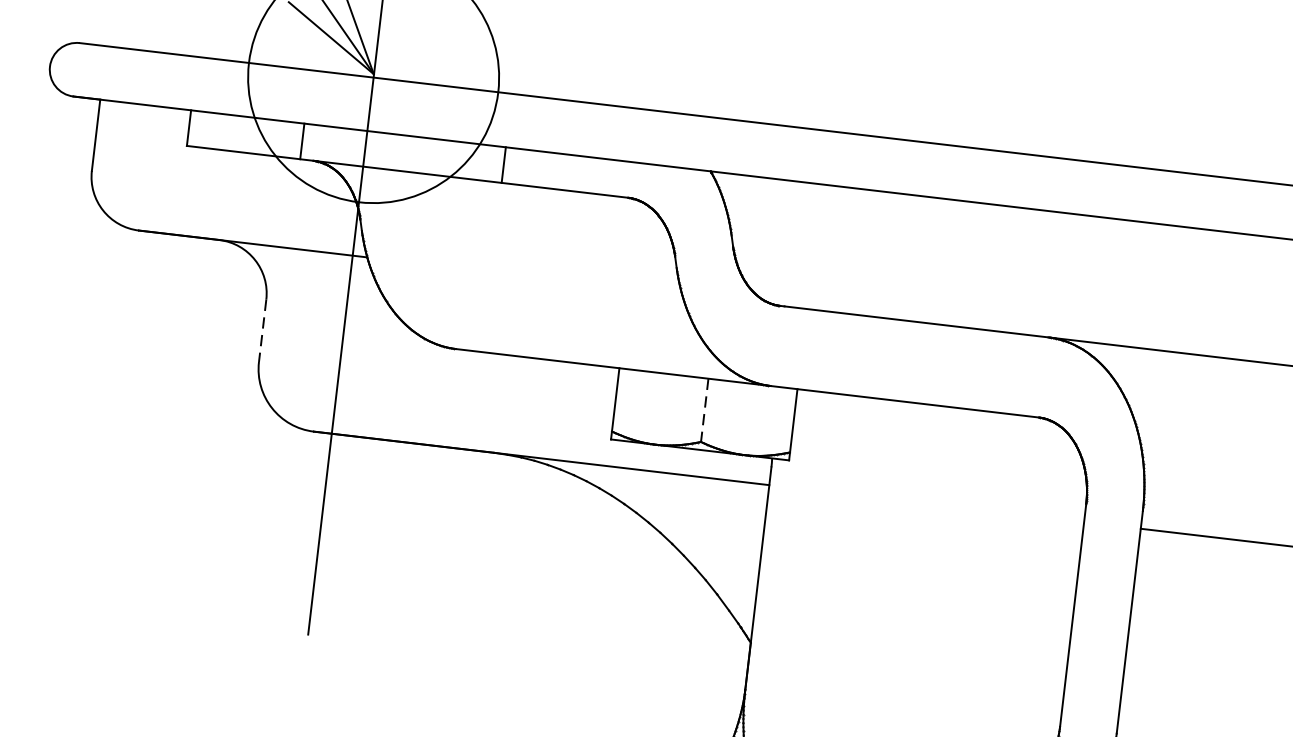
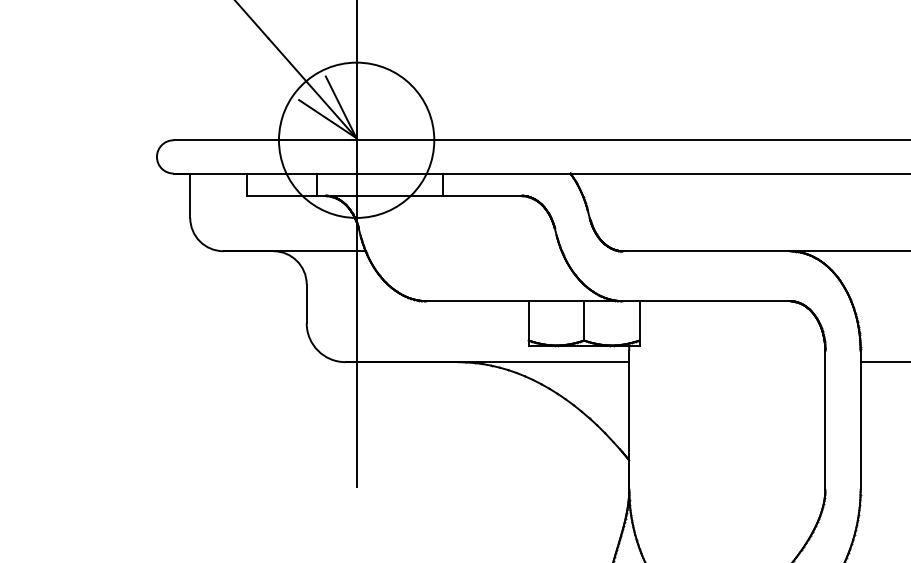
line: (262, 331) -> (306, 304), dashed -> solid
line: (705, 409) -> (584, 320), dashed -> solid

